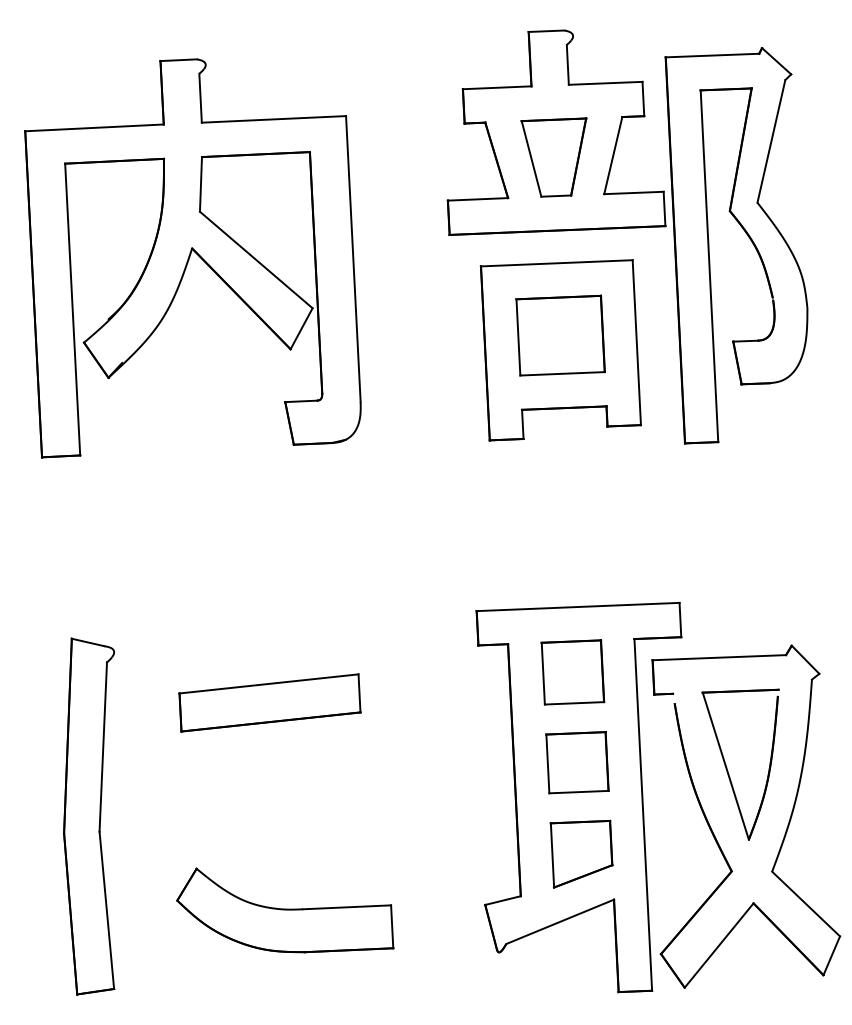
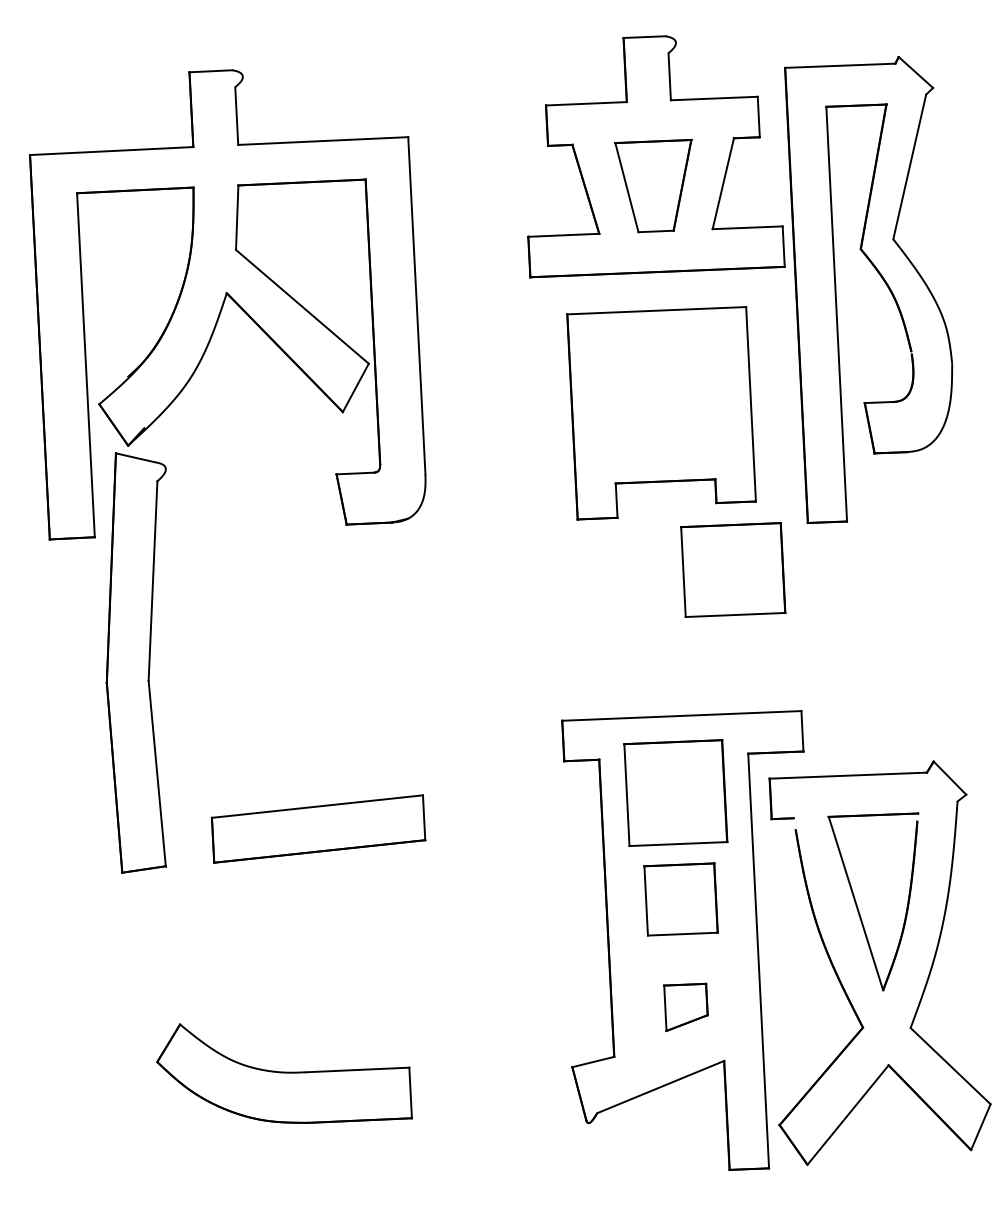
part: (560, 335) -> (733, 569), moved
part: (572, 671) -> (675, 792), size x1.4
part: (88, 816) -> (135, 662), moved
part: (581, 854) -> (685, 1007), size x0.6
part: (285, 910) -> (284, 1073), moved

